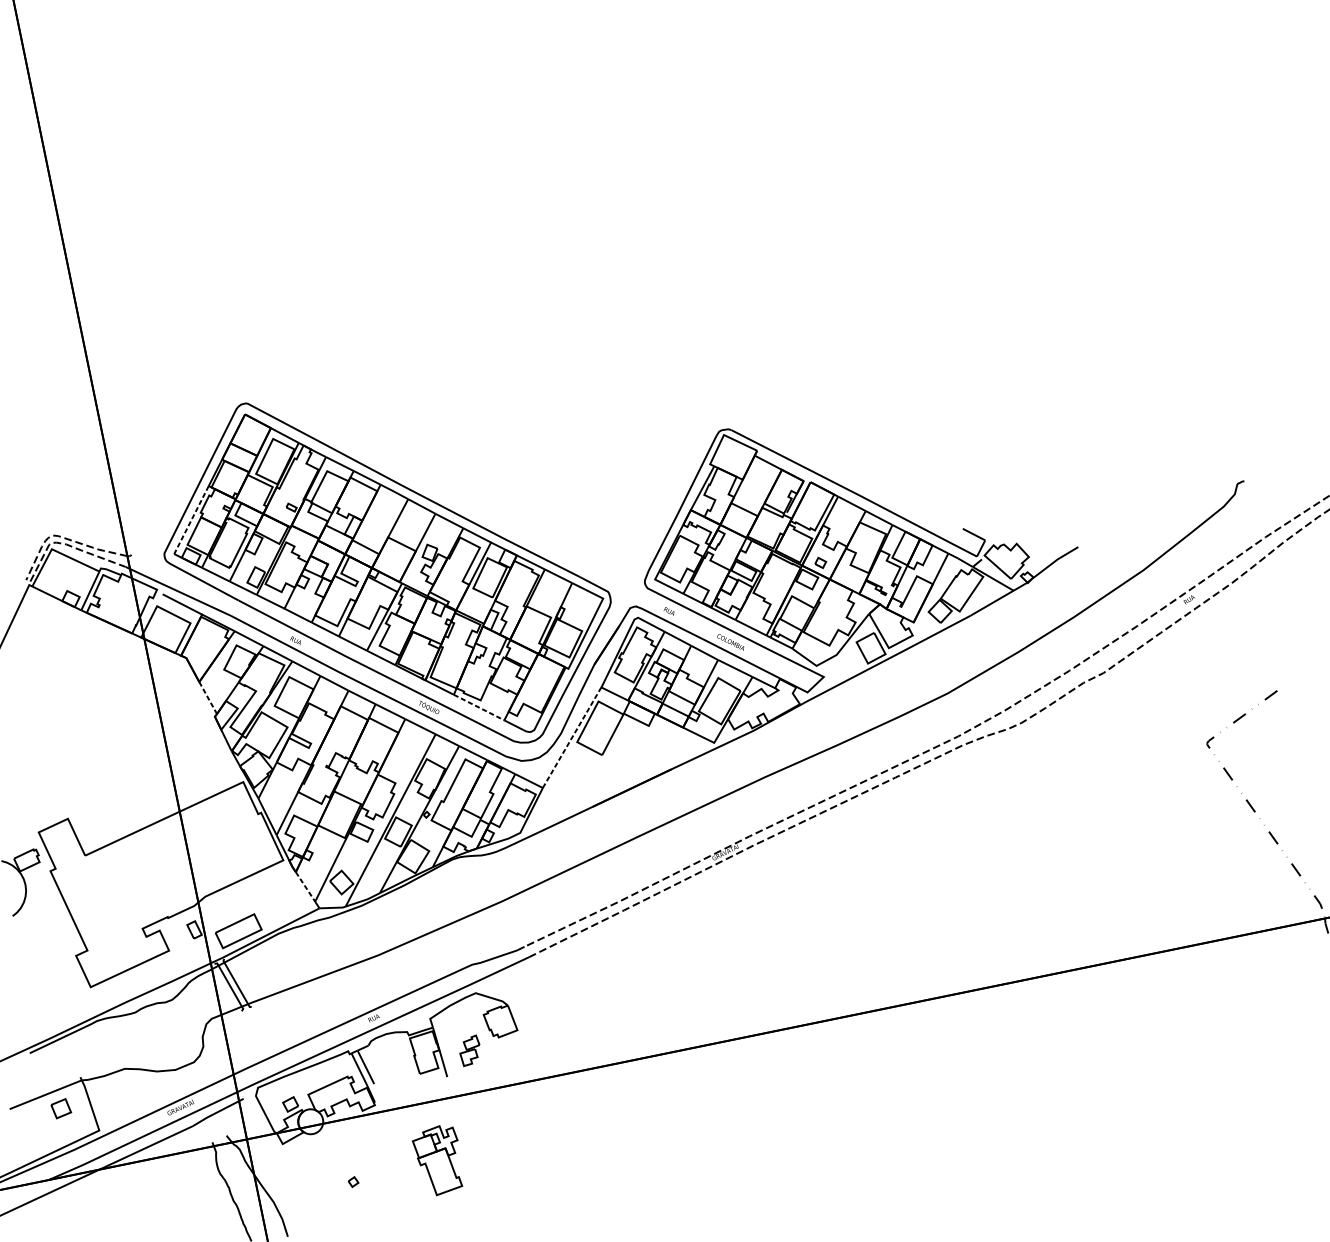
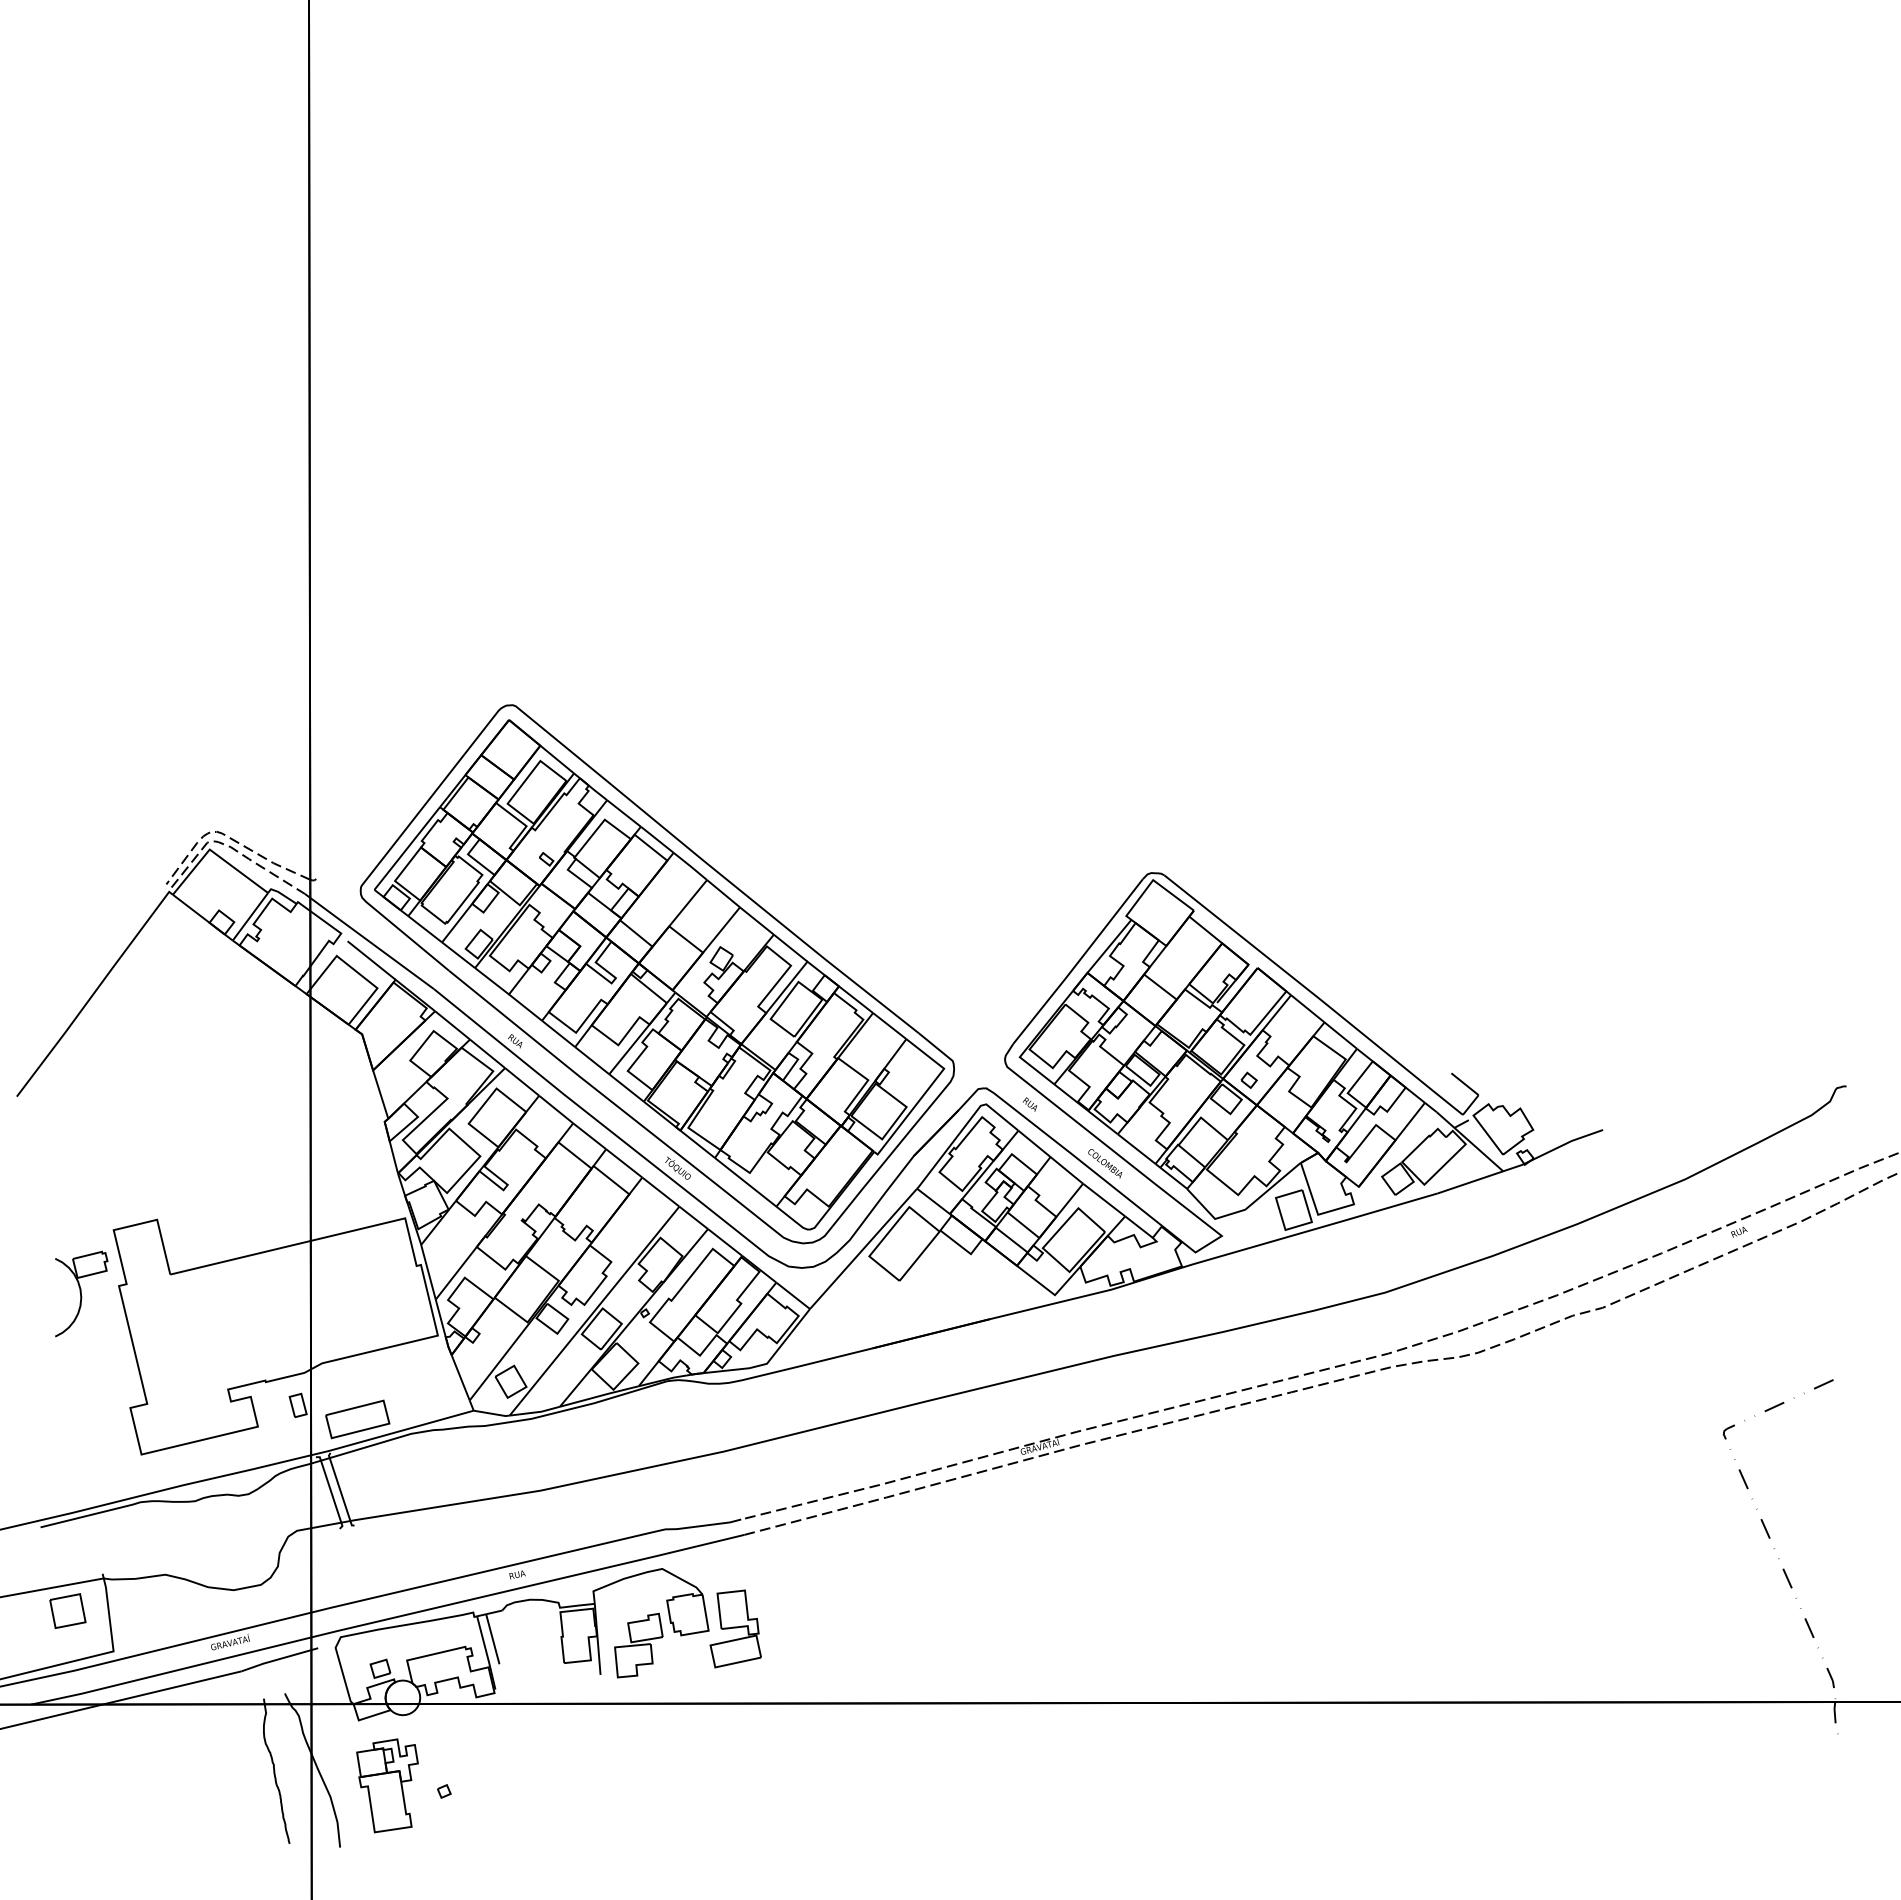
line: (191, 520) -> (407, 848), dashed -> solid
line: (208, 698) -> (380, 1095), dashed -> solid
line: (479, 707) -> (746, 1182), dashed -> solid
line: (572, 737) -> (863, 1248), dashed -> solid
line: (305, 887) -> (460, 1378), dashed -> solid
part: (536, 1024) -> (735, 1628), added
part: (469, 1050) -> (638, 1645), size x1.67
part: (60, 1108) -> (67, 1611), size x1.43
part: (439, 1160) -> (387, 1785), moved

